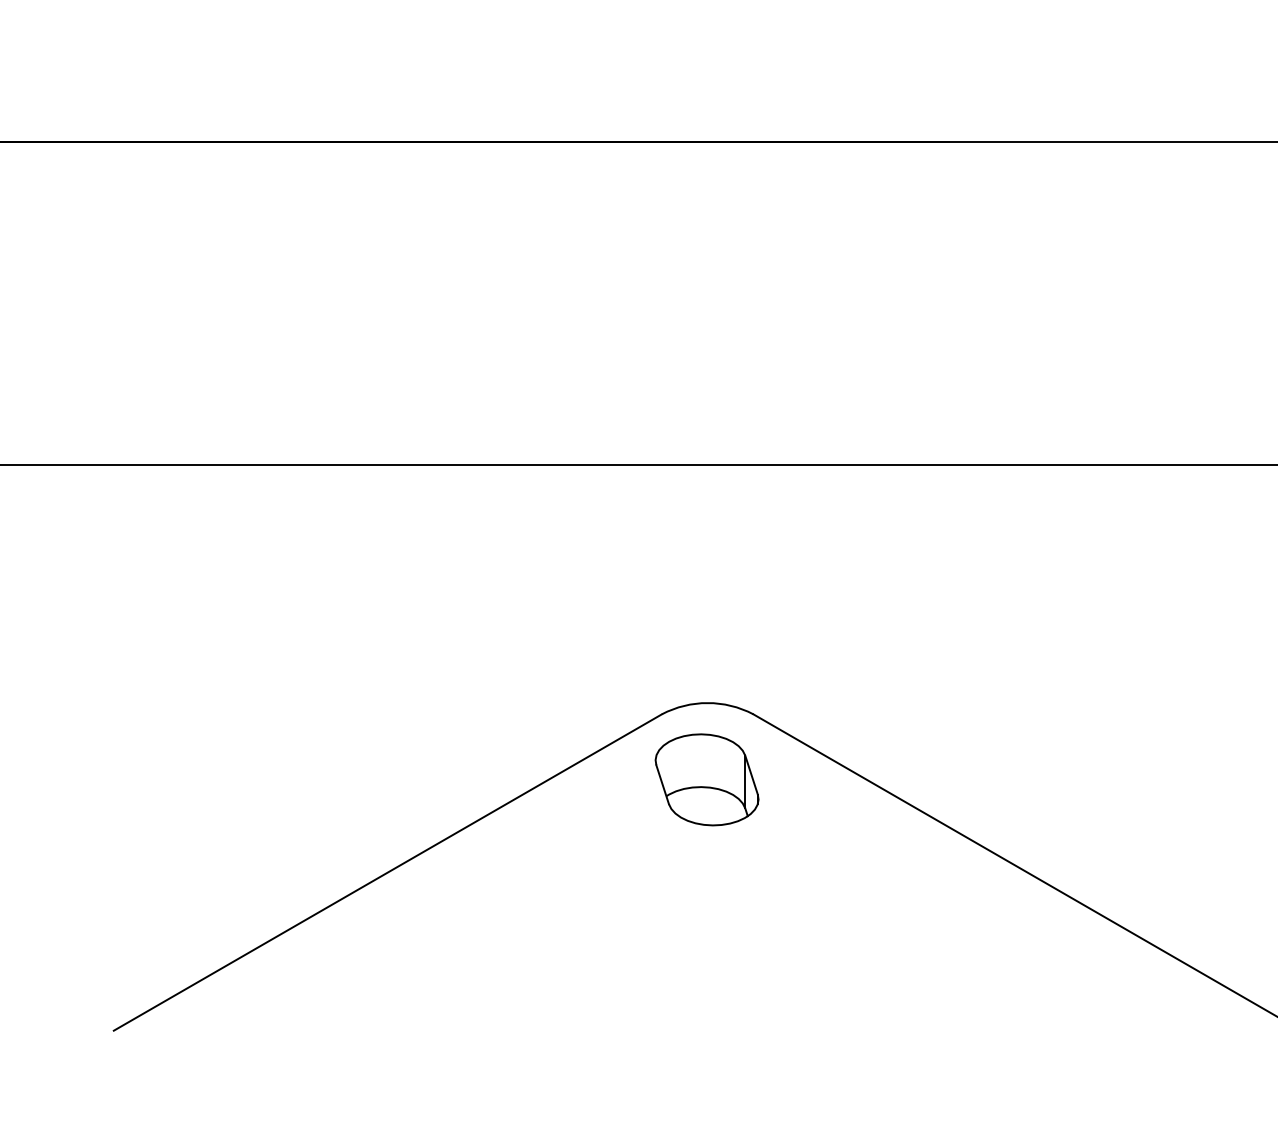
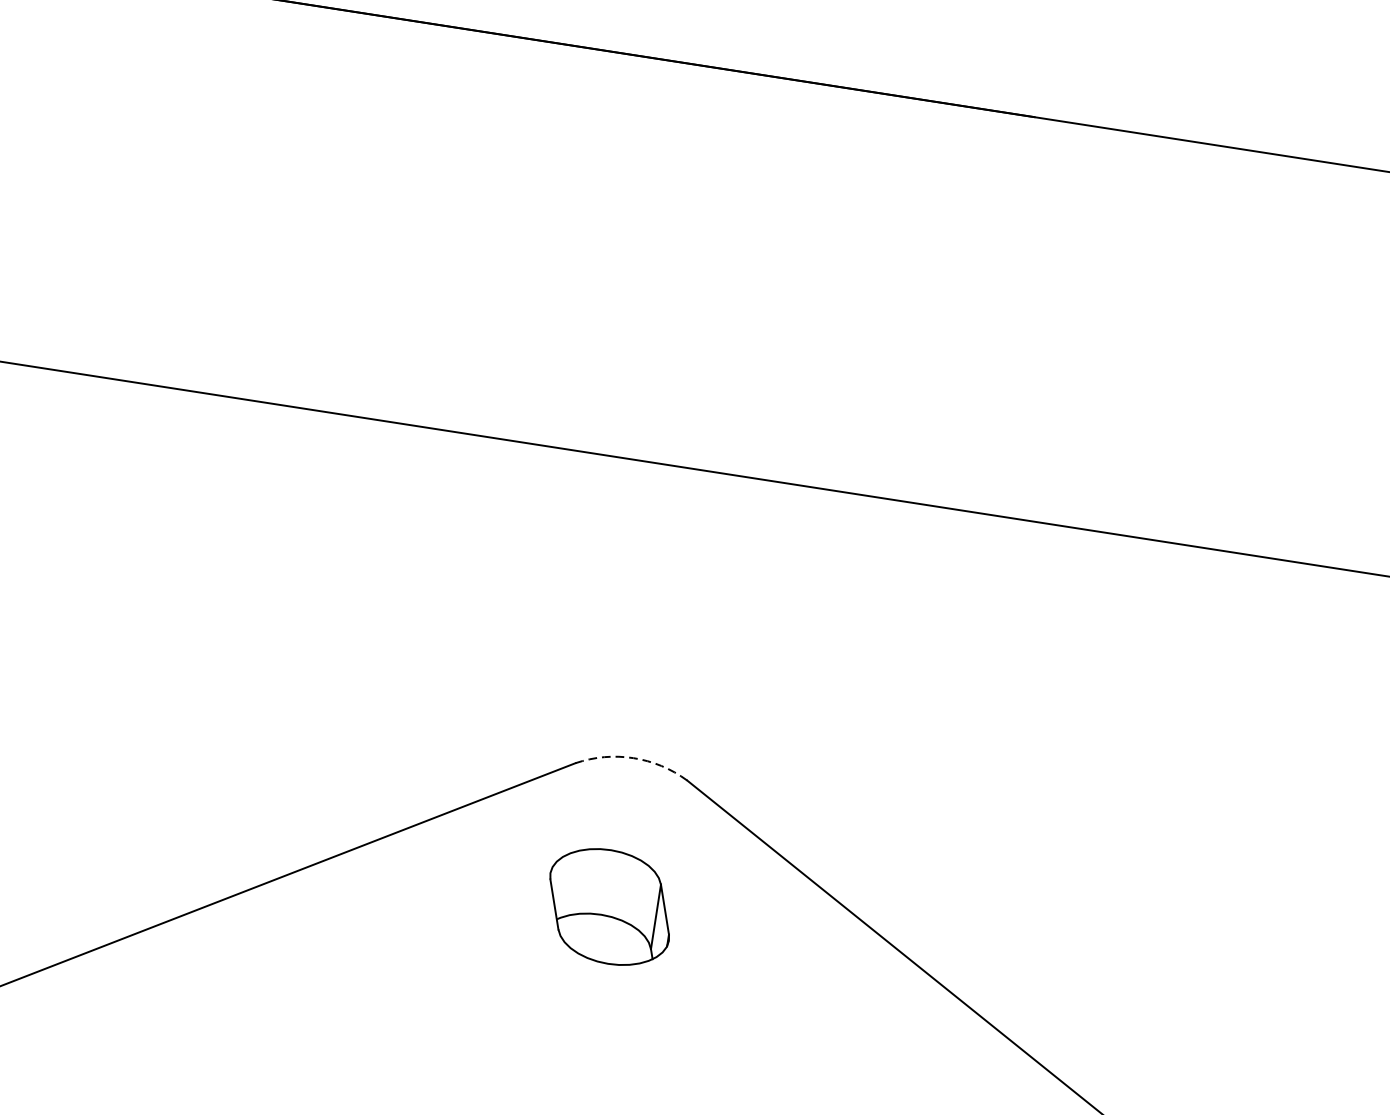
arc: (707, 703) -> (633, 758), solid -> dashed
part: (706, 779) -> (609, 906), moved

